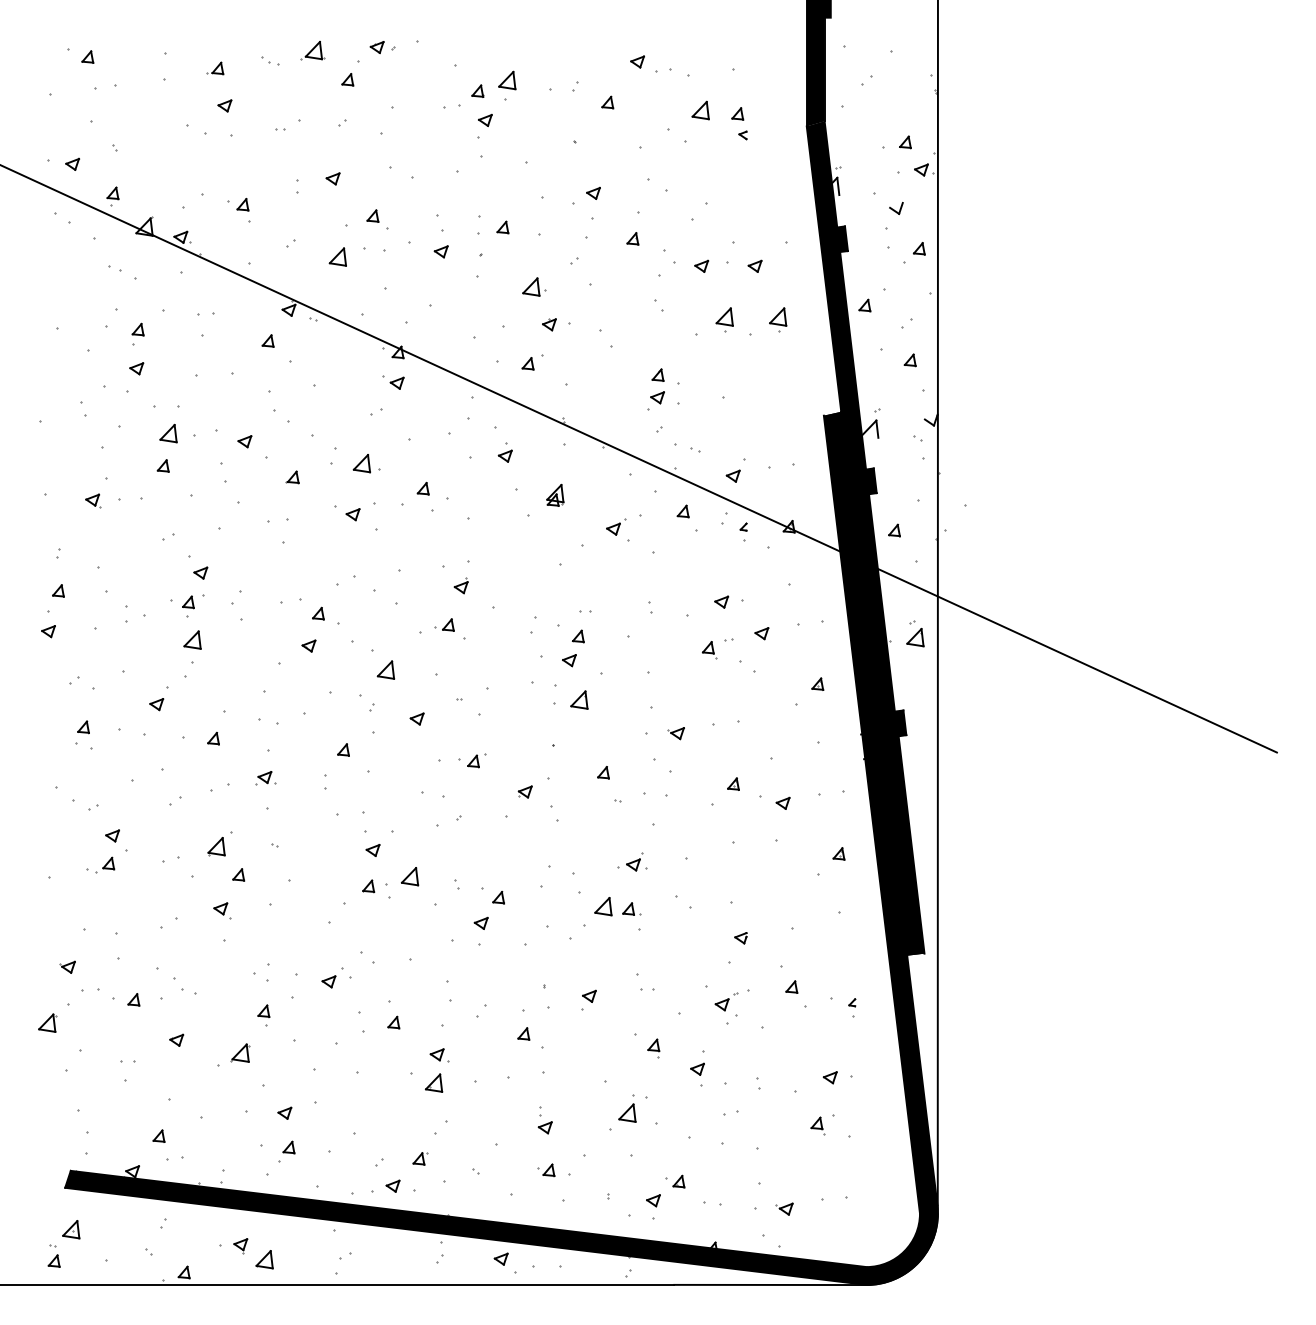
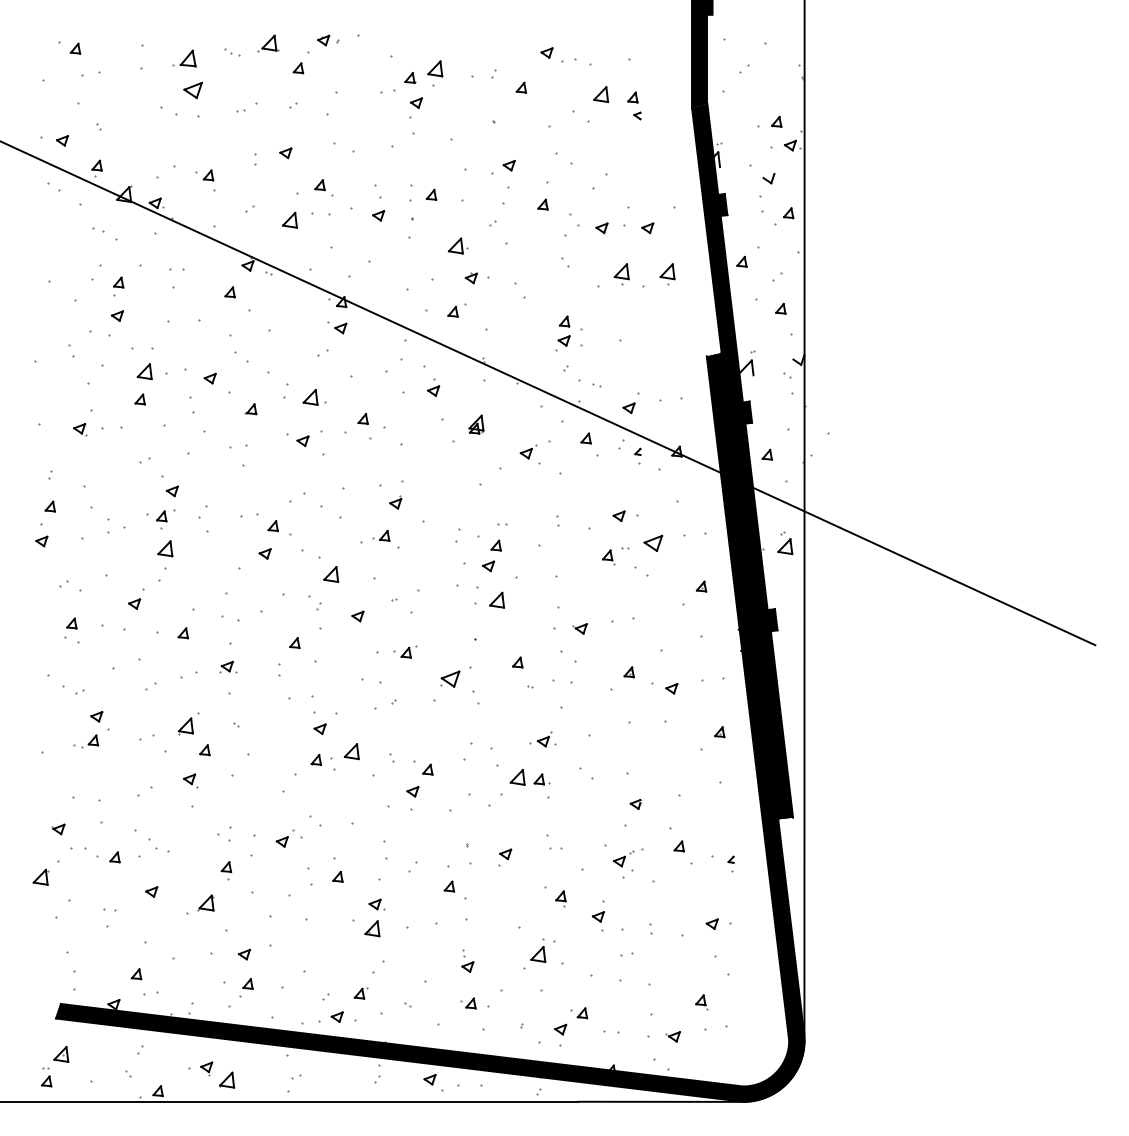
part: (214, 68) -> (184, 58), size x1.6
part: (224, 105) -> (192, 90), size x1.6
part: (761, 632) -> (653, 542), size x1.6
part: (525, 791) -> (450, 678), size x1.6
part: (817, 1125) -> (701, 1002), moved

